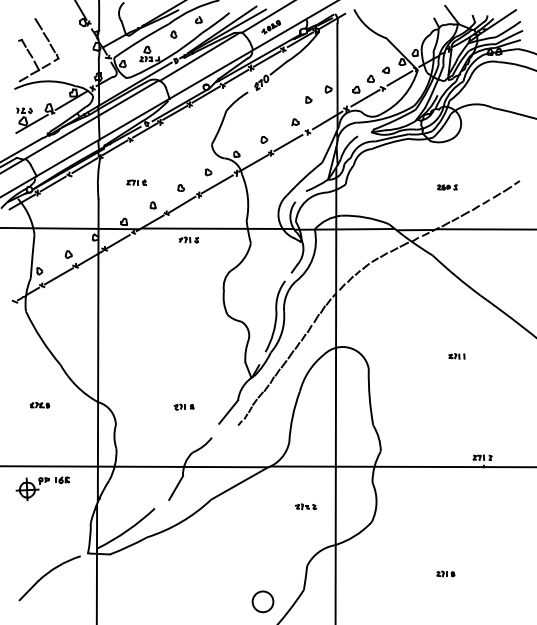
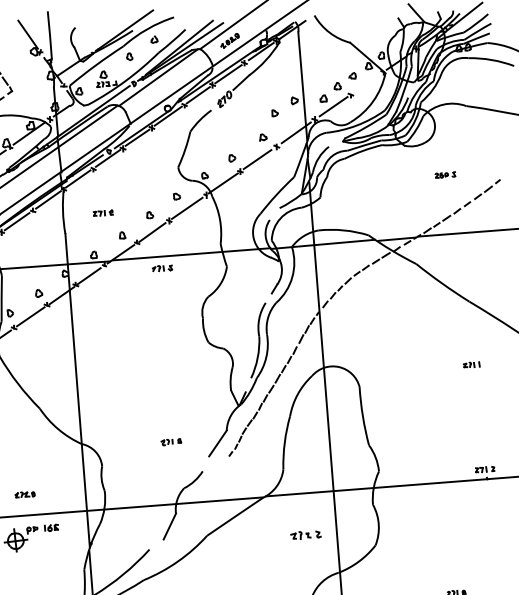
line: (399, 78) -> (367, 83), removed
part: (447, 187) -> (445, 175), moved
part: (456, 356) -> (471, 365), moved
part: (39, 405) -> (24, 494), moved
part: (305, 506) -> (305, 534), size x1.4

